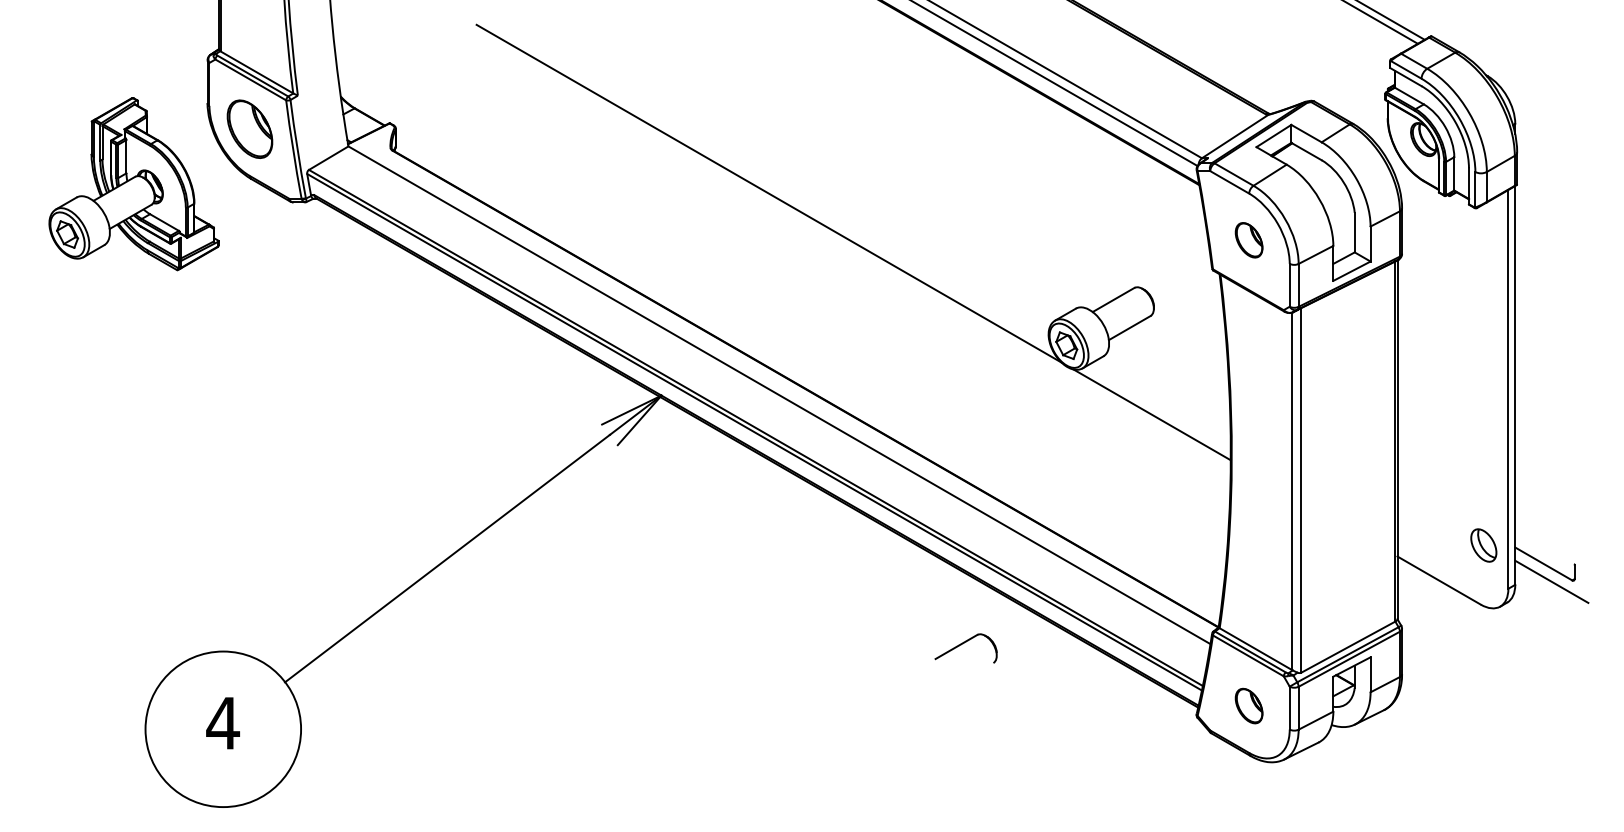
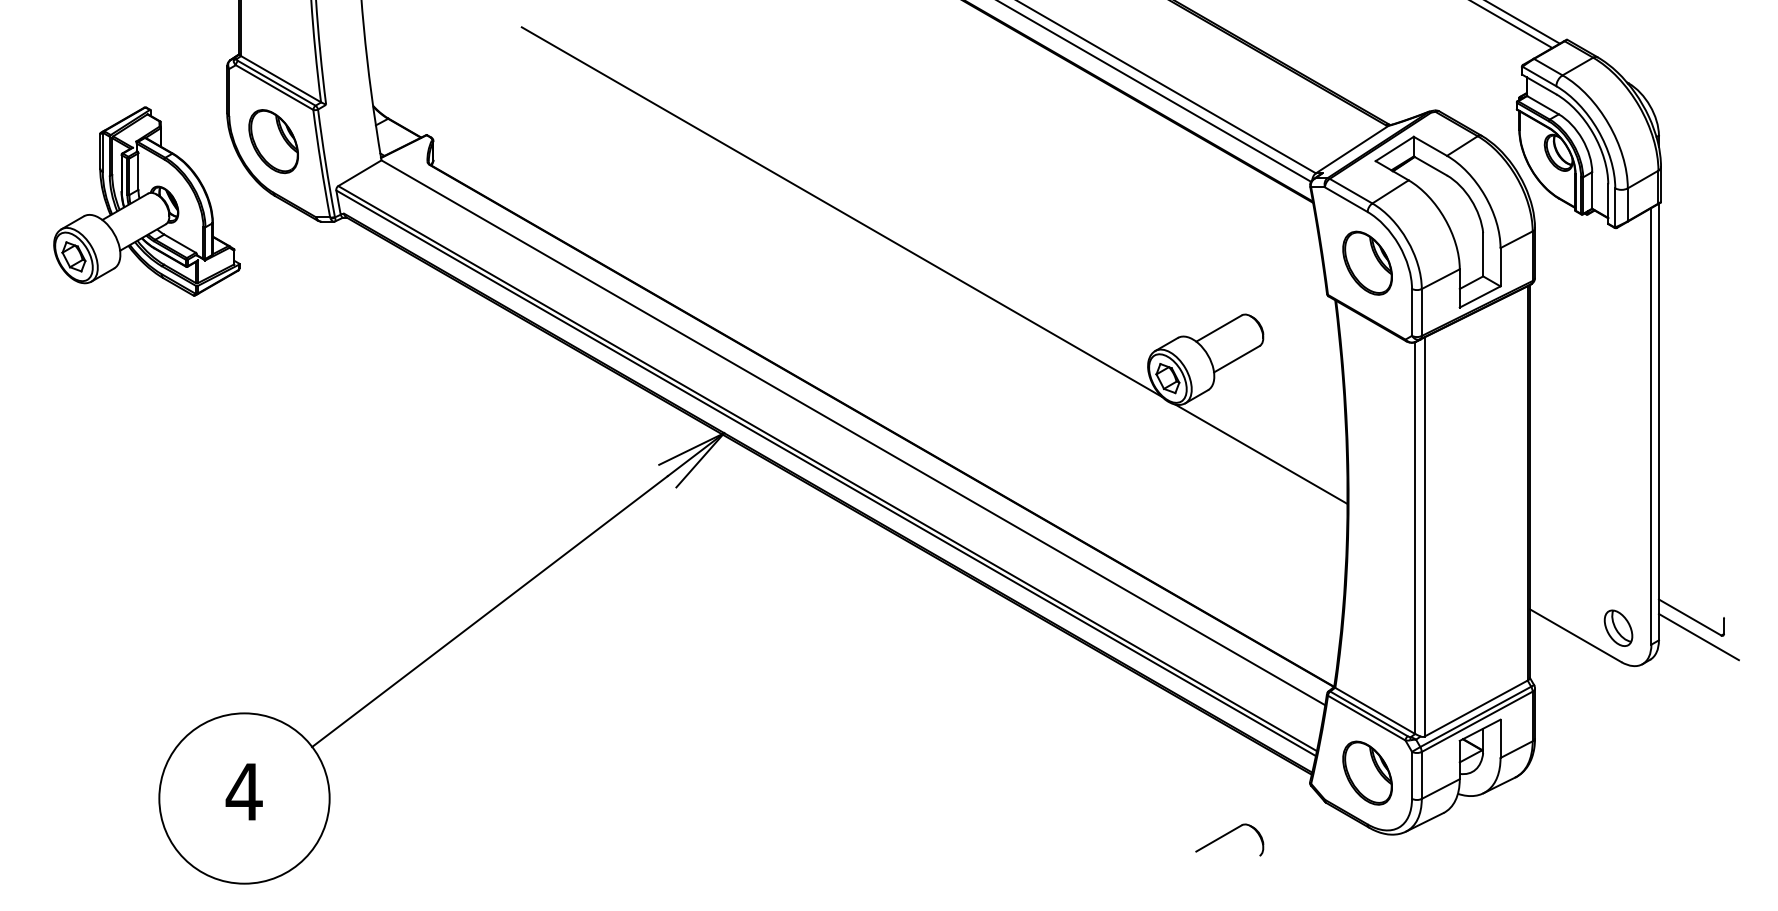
part: (1249, 239) -> (1367, 262), size x1.67
part: (1483, 544) -> (1618, 627), moved
part: (965, 648) -> (1229, 839), moved
part: (1249, 705) -> (1367, 772), size x1.67

